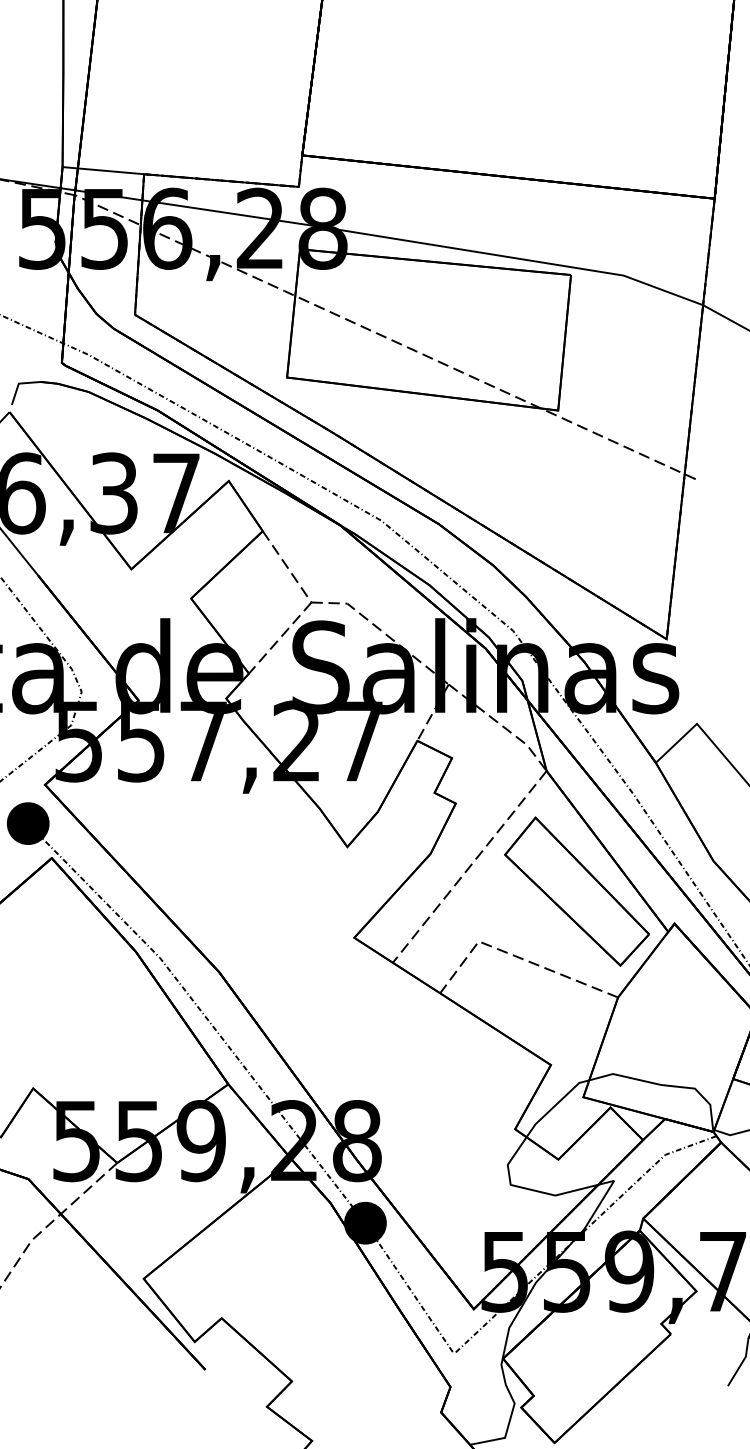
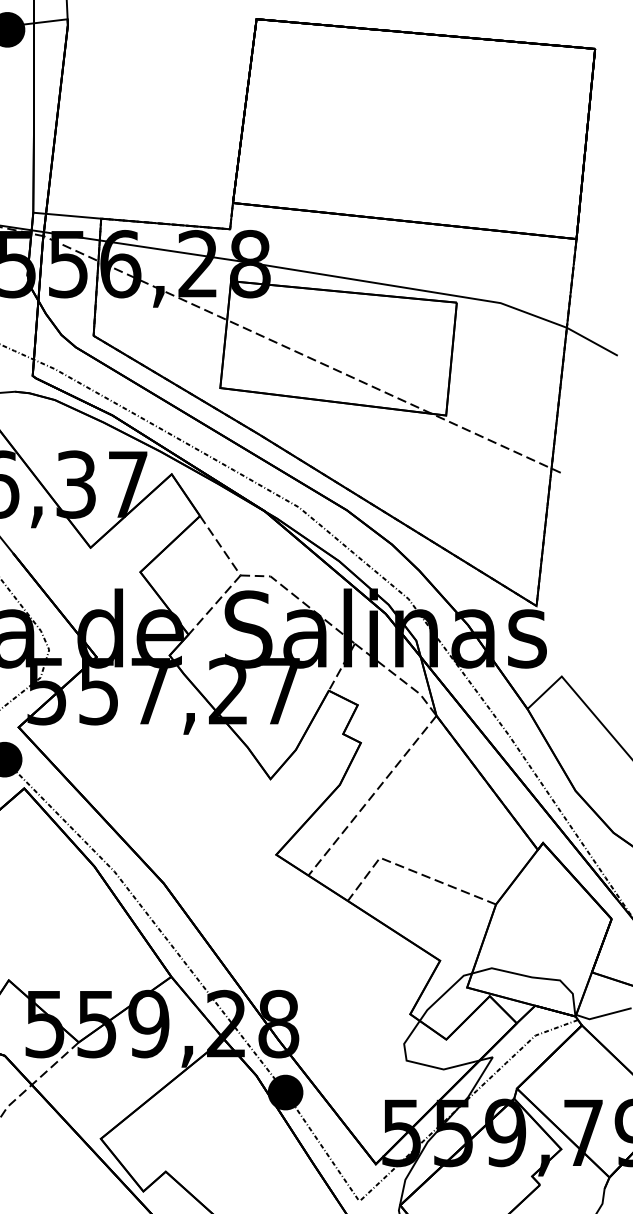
part: (576, 891) -> (461, 816), removed

